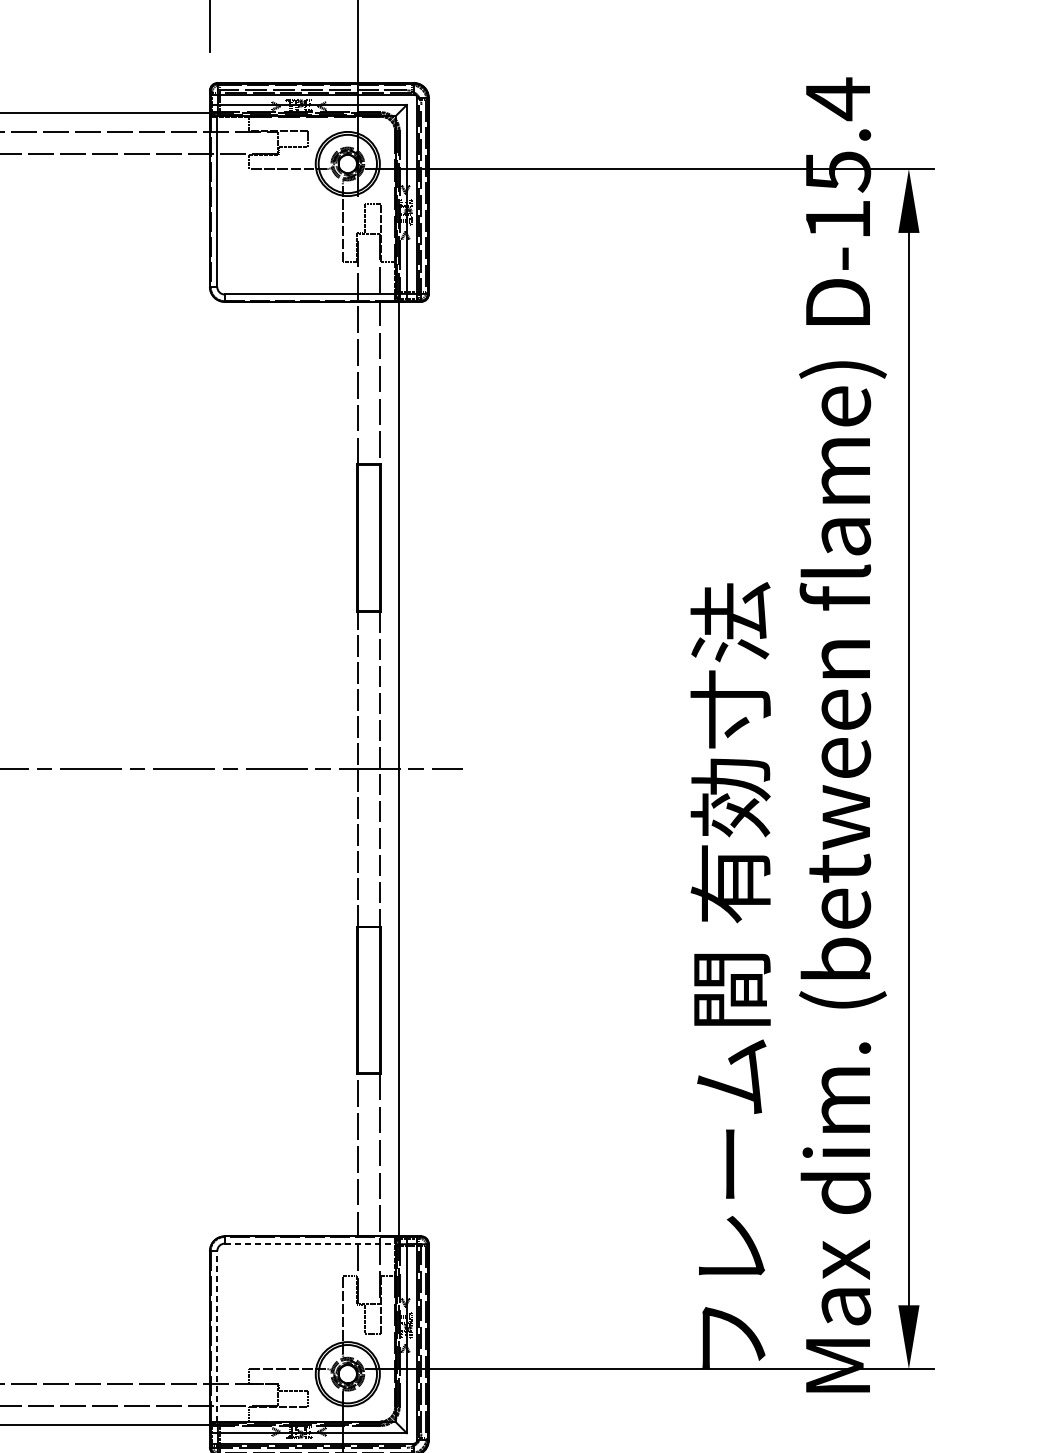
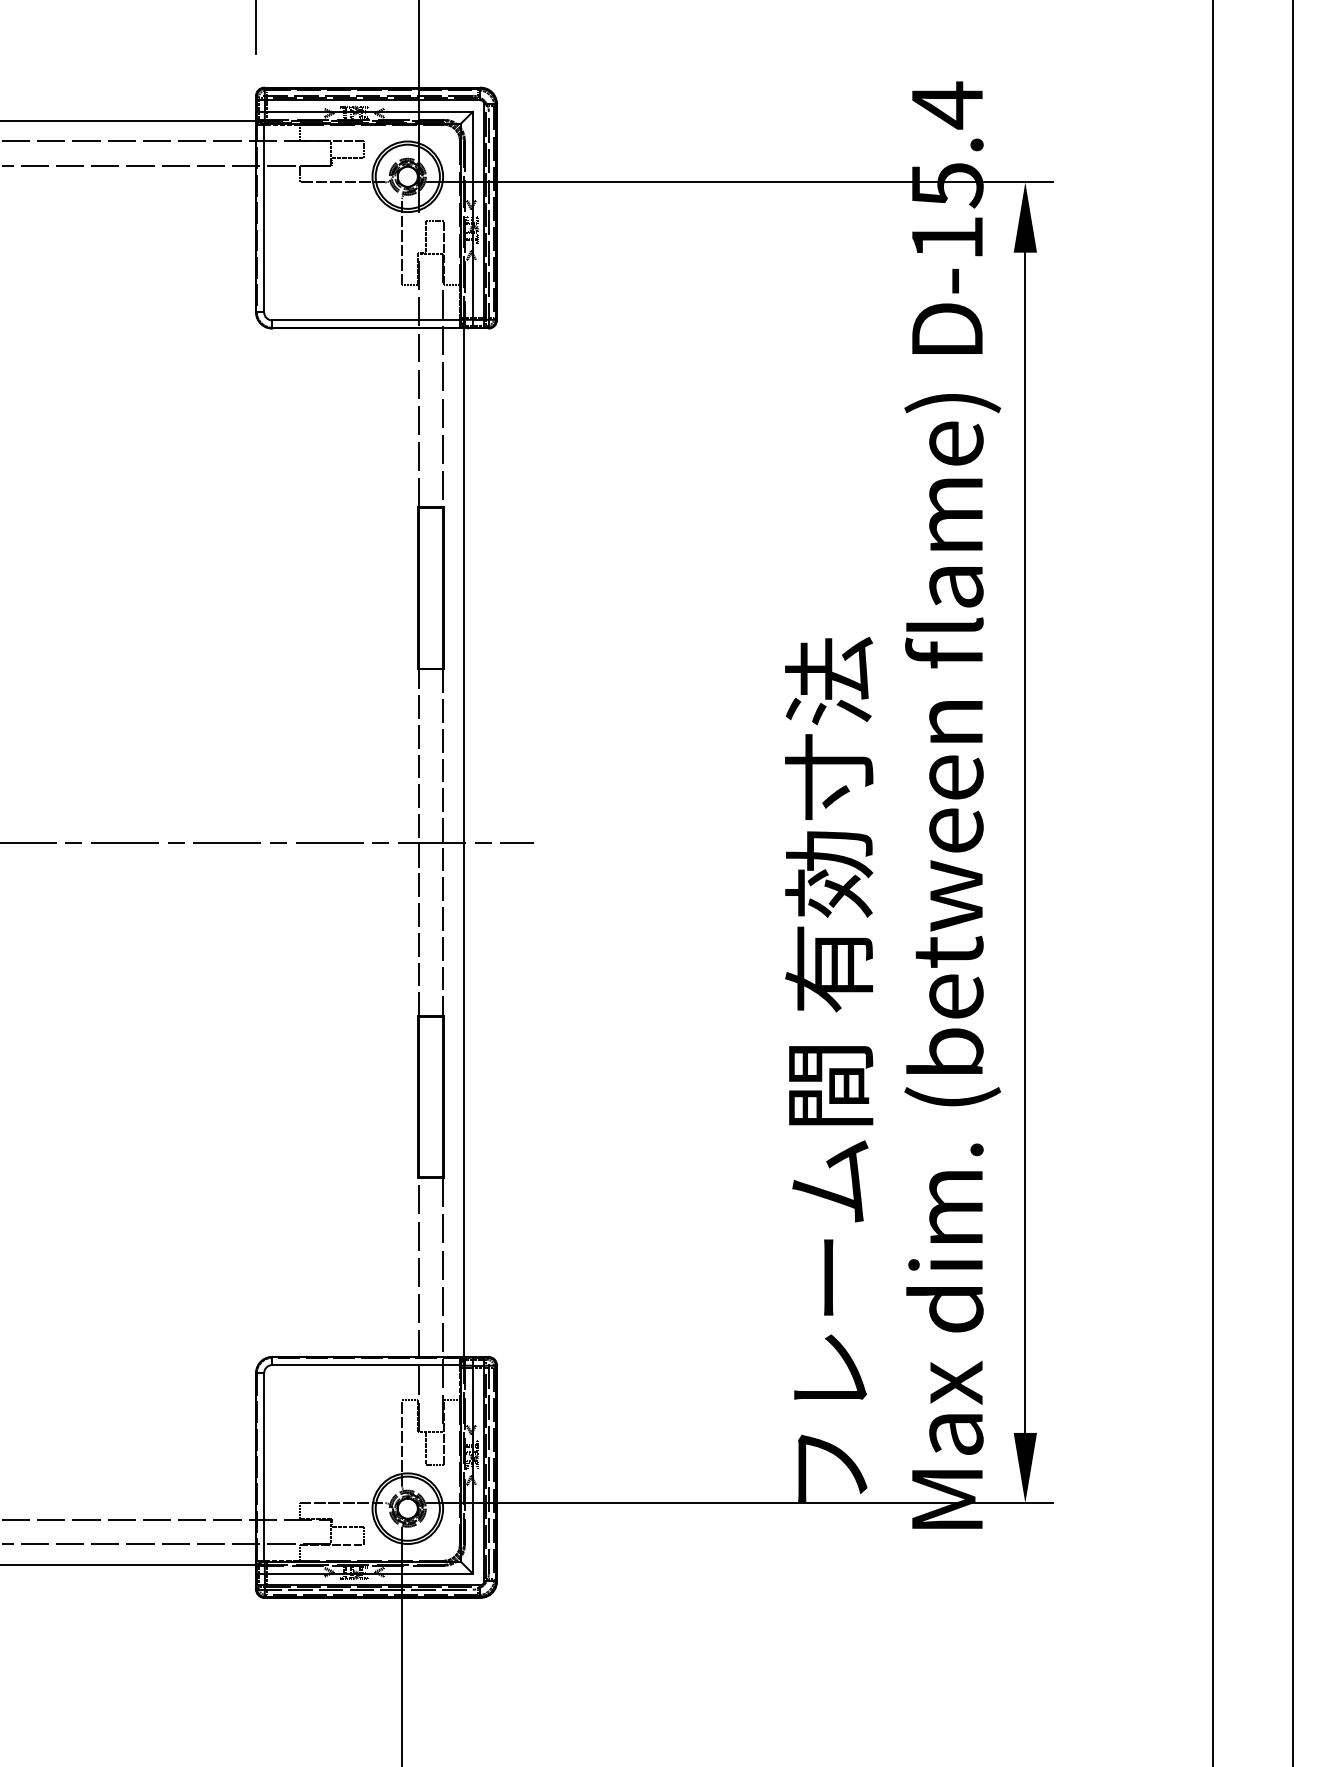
line: (311, 1244) -> (367, 1365), dashed -> solid
line: (217, 1335) -> (264, 1466), dashed -> solid

